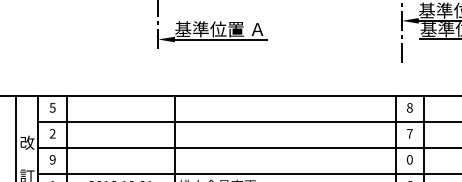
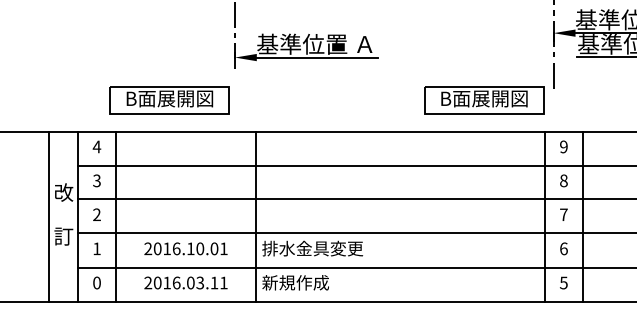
part: (108, 72) -> (169, 100), added
part: (349, 72) -> (484, 100), added
text: (52, 107) -> (96, 146), 5 -> 4
text: (409, 107) -> (563, 146), 8 -> 9
text: (409, 133) -> (563, 180), 7 -> 8
text: (52, 134) -> (96, 181), 2 -> 3
text: (409, 159) -> (563, 214), 0 -> 7
text: (52, 160) -> (96, 215), 9 -> 2

